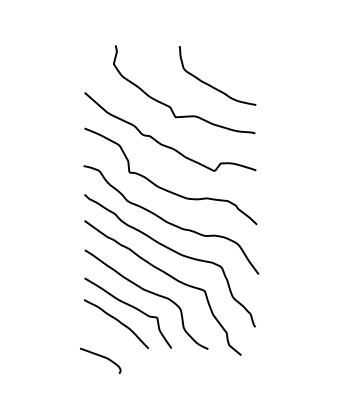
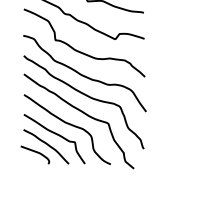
curve: (101, 357) -> (35, 152), moved

